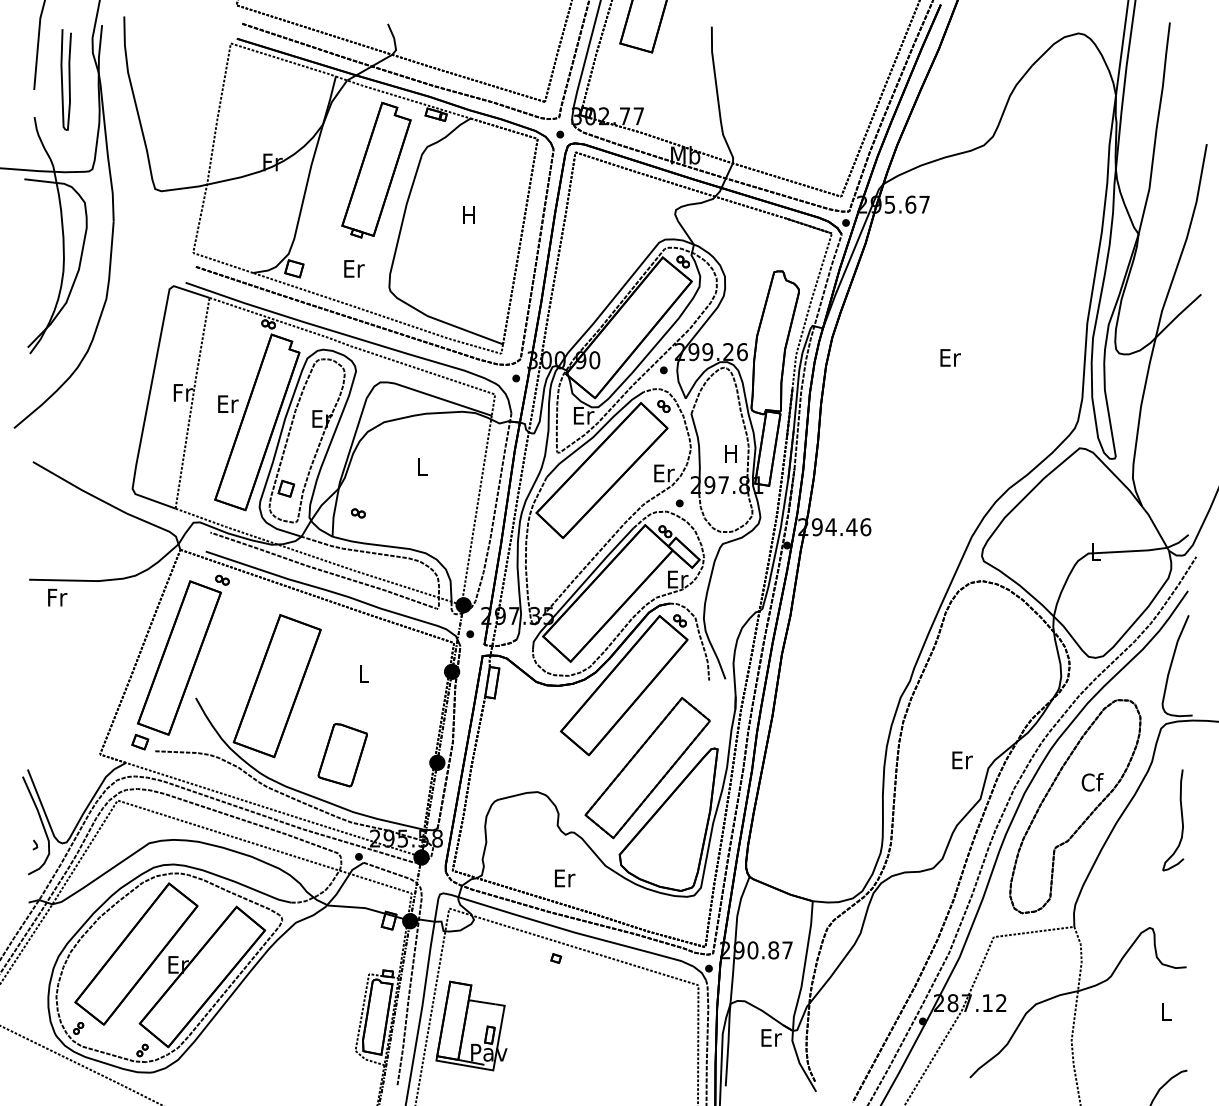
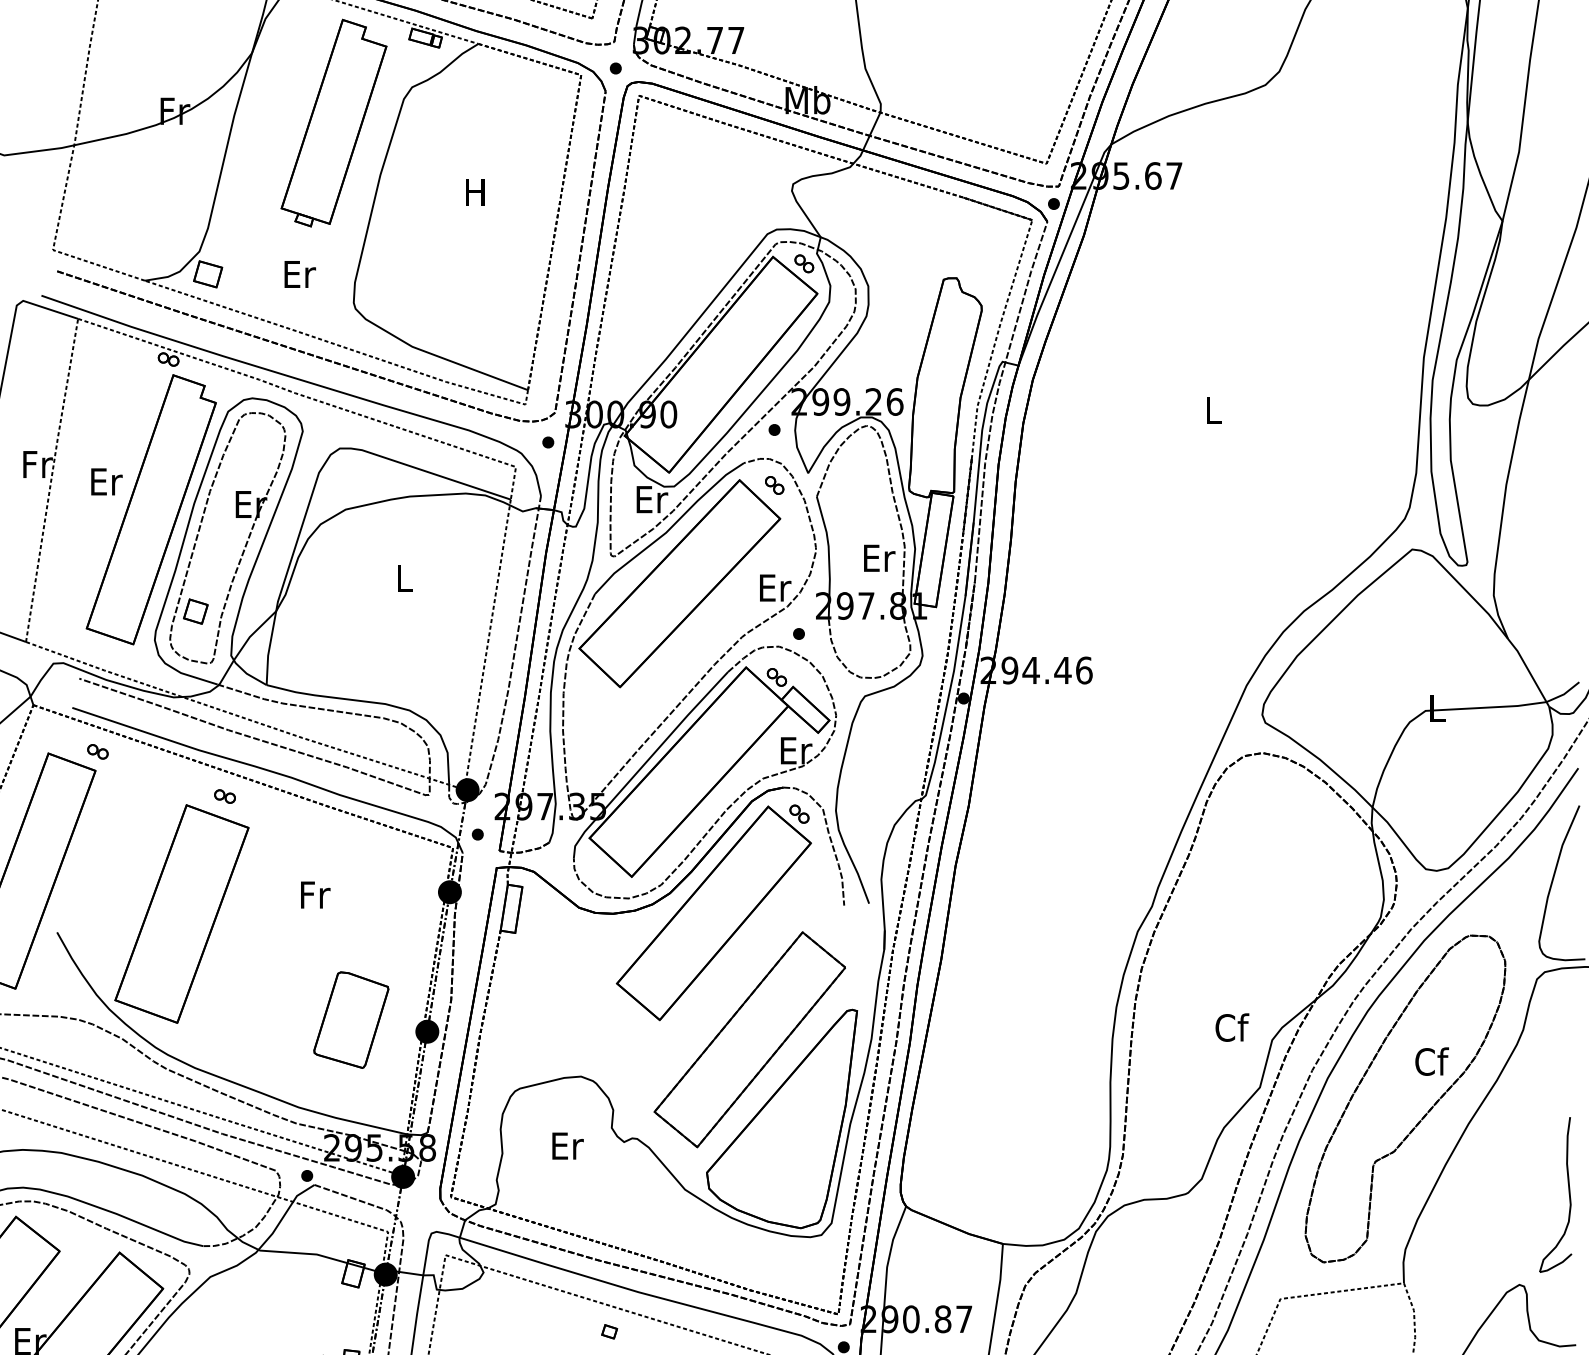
text: (950, 357) -> (1214, 410), Er -> L
text: (732, 453) -> (879, 557), H -> Er
part: (358, 513) -> (225, 796), moved
text: (364, 673) -> (315, 894), L -> Fr
part: (342, 755) -> (350, 1020), moved
text: (962, 759) -> (1232, 1026), Er -> Cf
part: (1181, 820) -> (1568, 1195), moved
text: (565, 878) -> (568, 1146), moved

